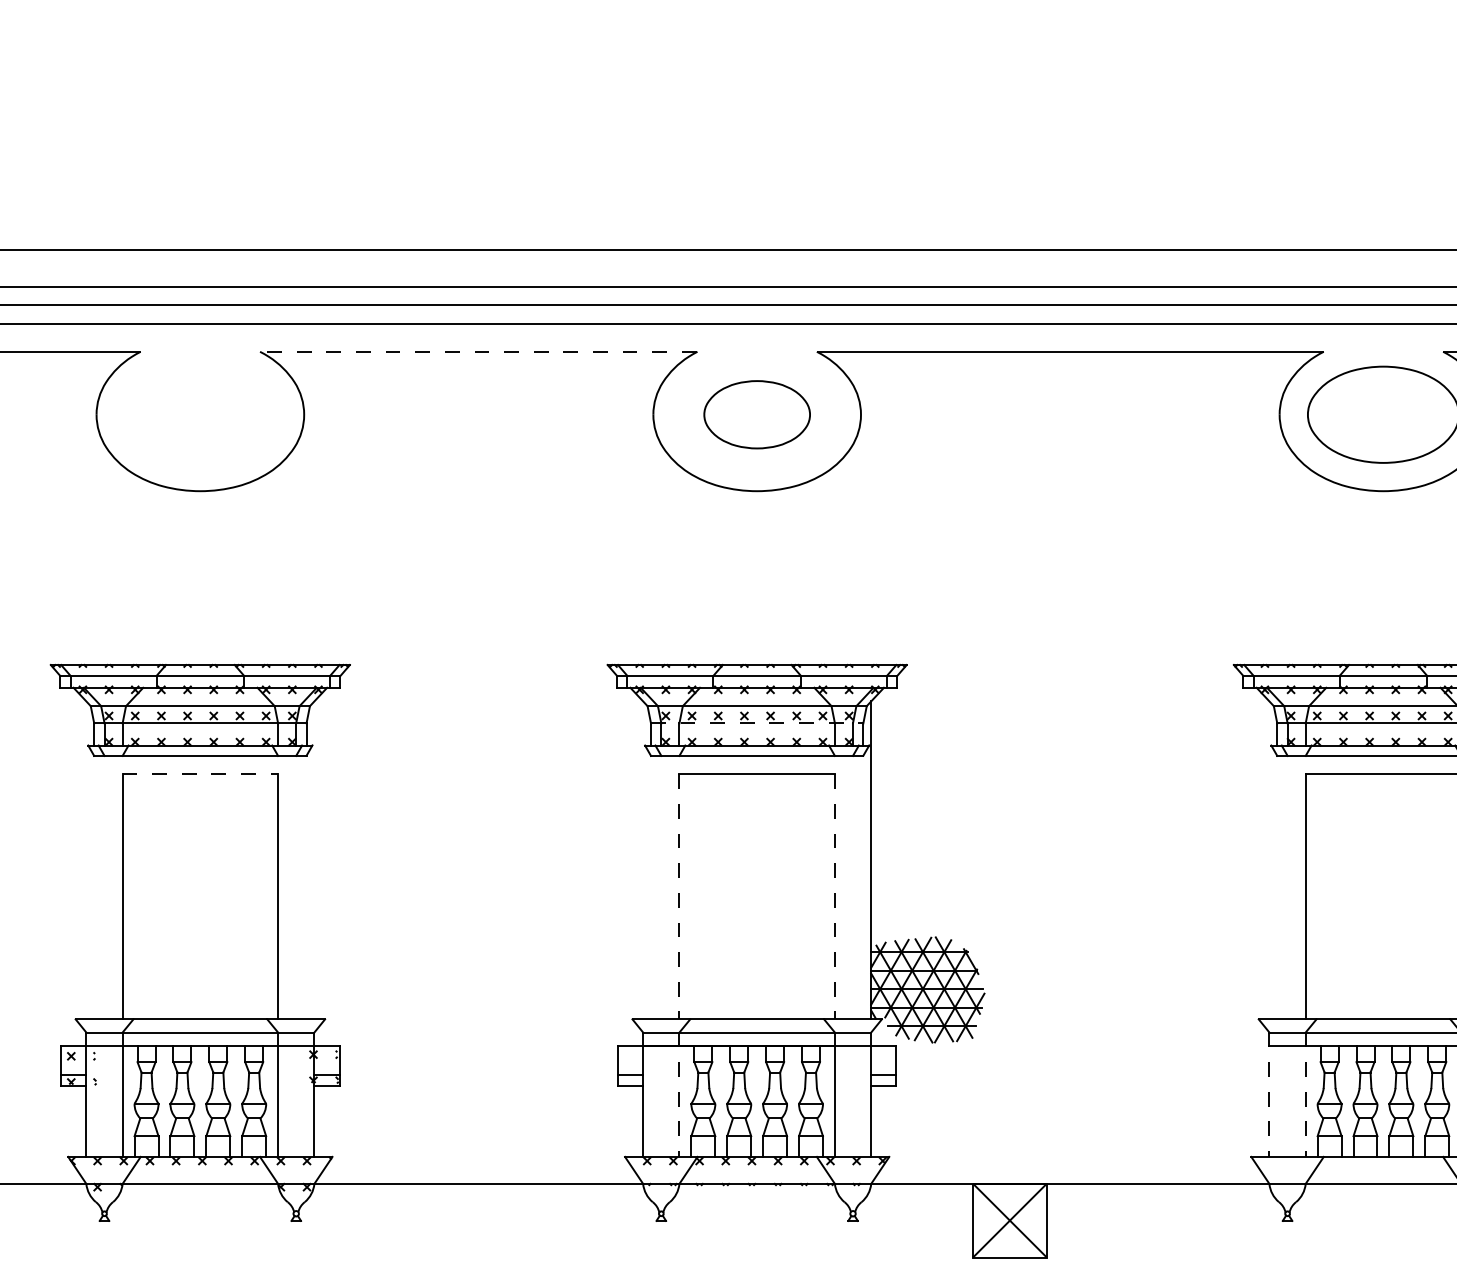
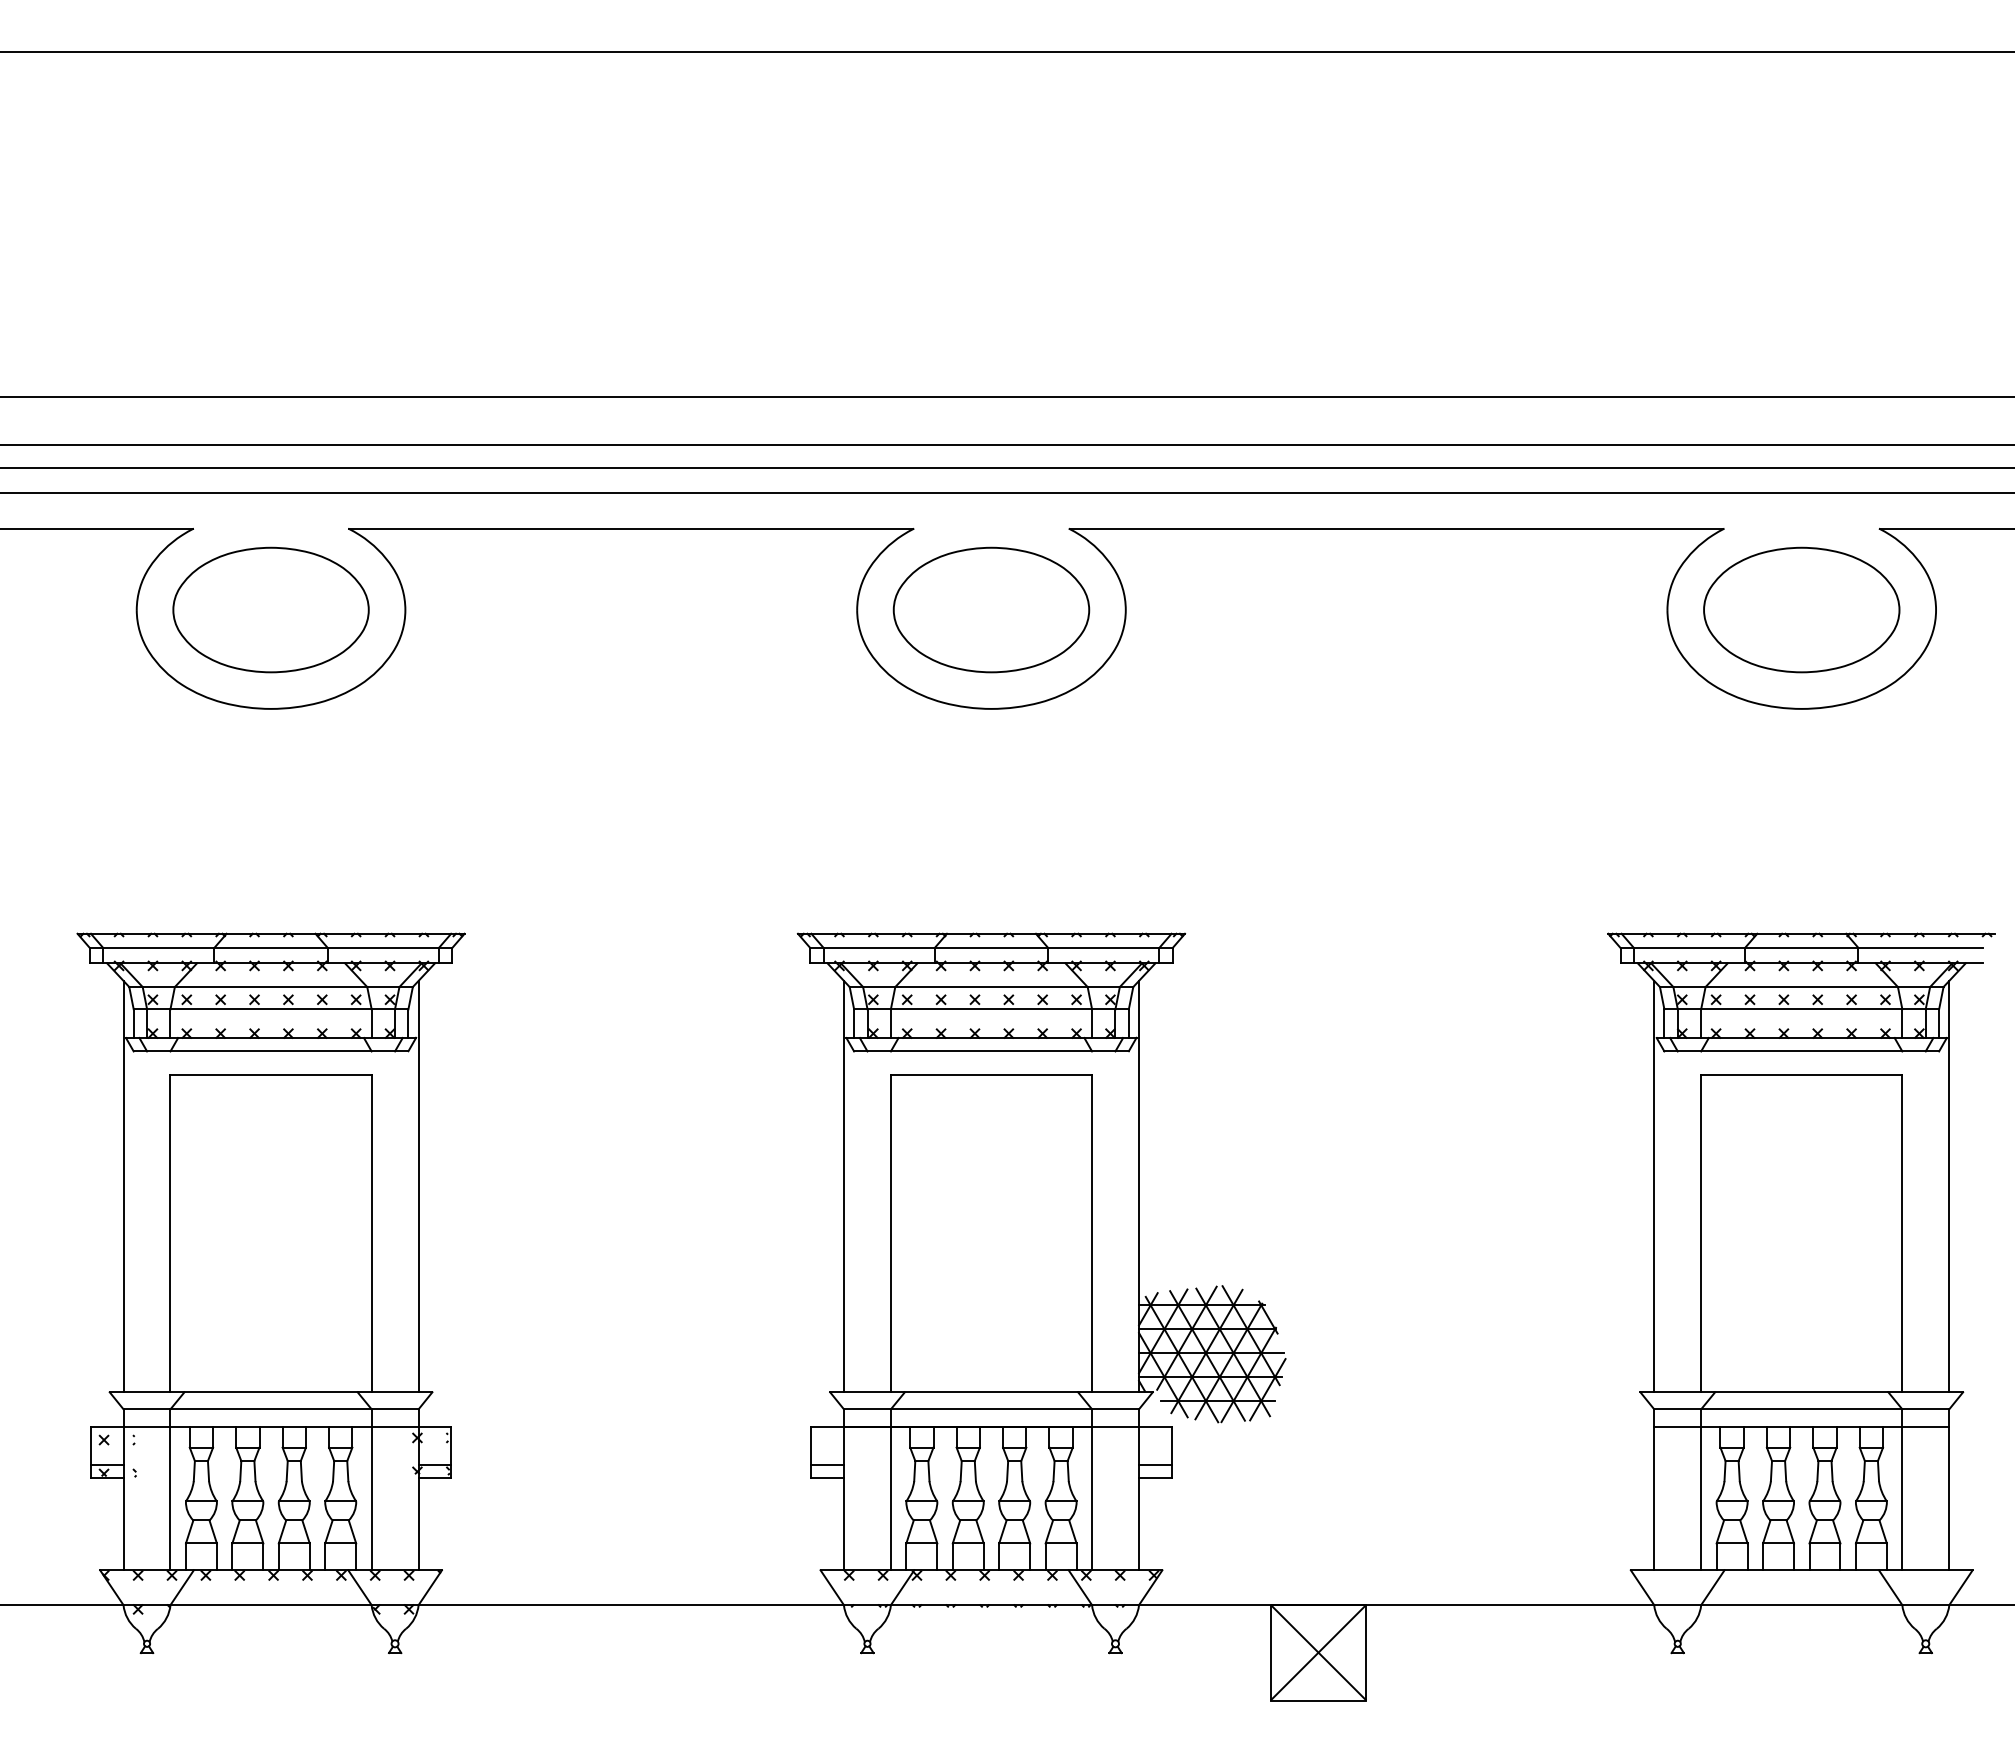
line: (478, 352) -> (631, 529), dashed -> solid
part: (199, 414) -> (270, 609), added
part: (757, 414) -> (991, 609), size x1.43
line: (757, 723) -> (991, 1009), dashed -> solid
line: (200, 774) -> (271, 1075), dashed -> solid
line: (86, 860) -> (123, 1186), added
line: (314, 860) -> (418, 1186), added
line: (642, 860) -> (843, 1186), added
line: (1269, 860) -> (1654, 1186), added
line: (679, 897) -> (890, 1234), dashed -> solid
line: (835, 897) -> (1092, 1234), dashed -> solid
line: (679, 1095) -> (890, 1490), dashed -> solid
line: (1269, 1095) -> (1654, 1490), dashed -> solid
line: (1305, 1095) -> (1701, 1490), dashed -> solid

